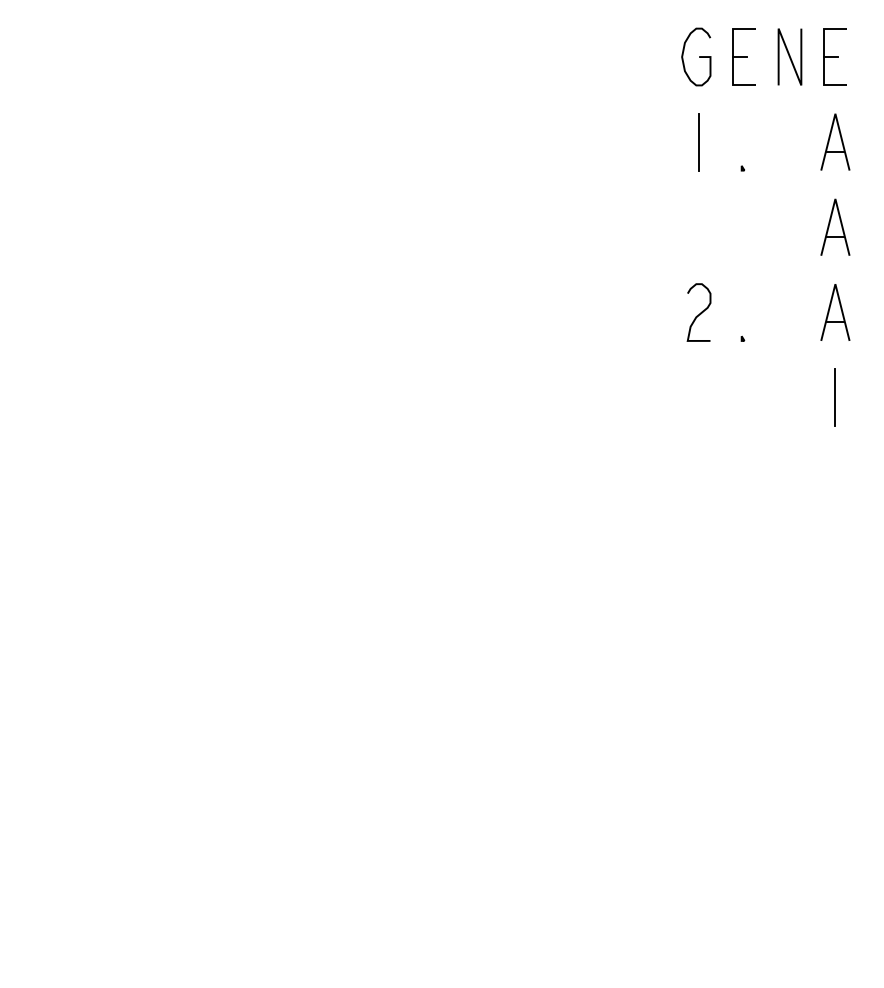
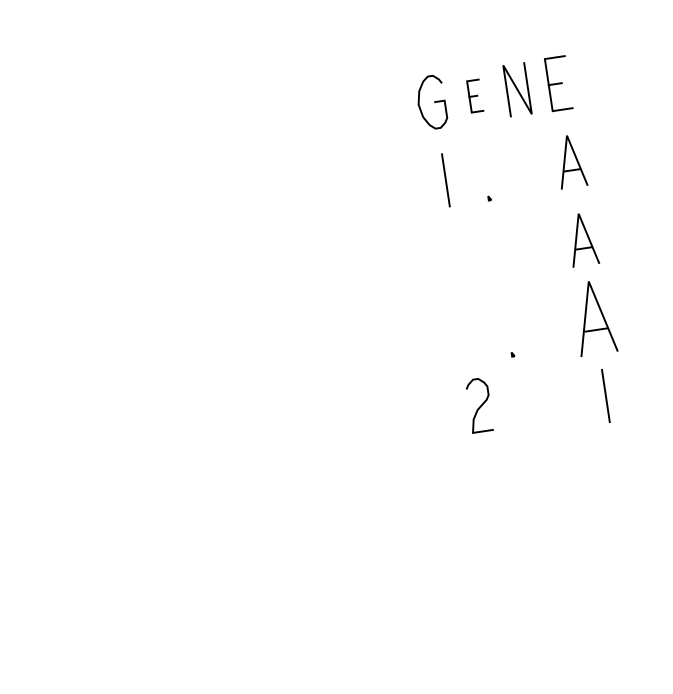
part: (743, 56) -> (474, 95), size x0.6
part: (835, 312) -> (594, 317), size x1.4
curve: (699, 313) -> (479, 406), moved

